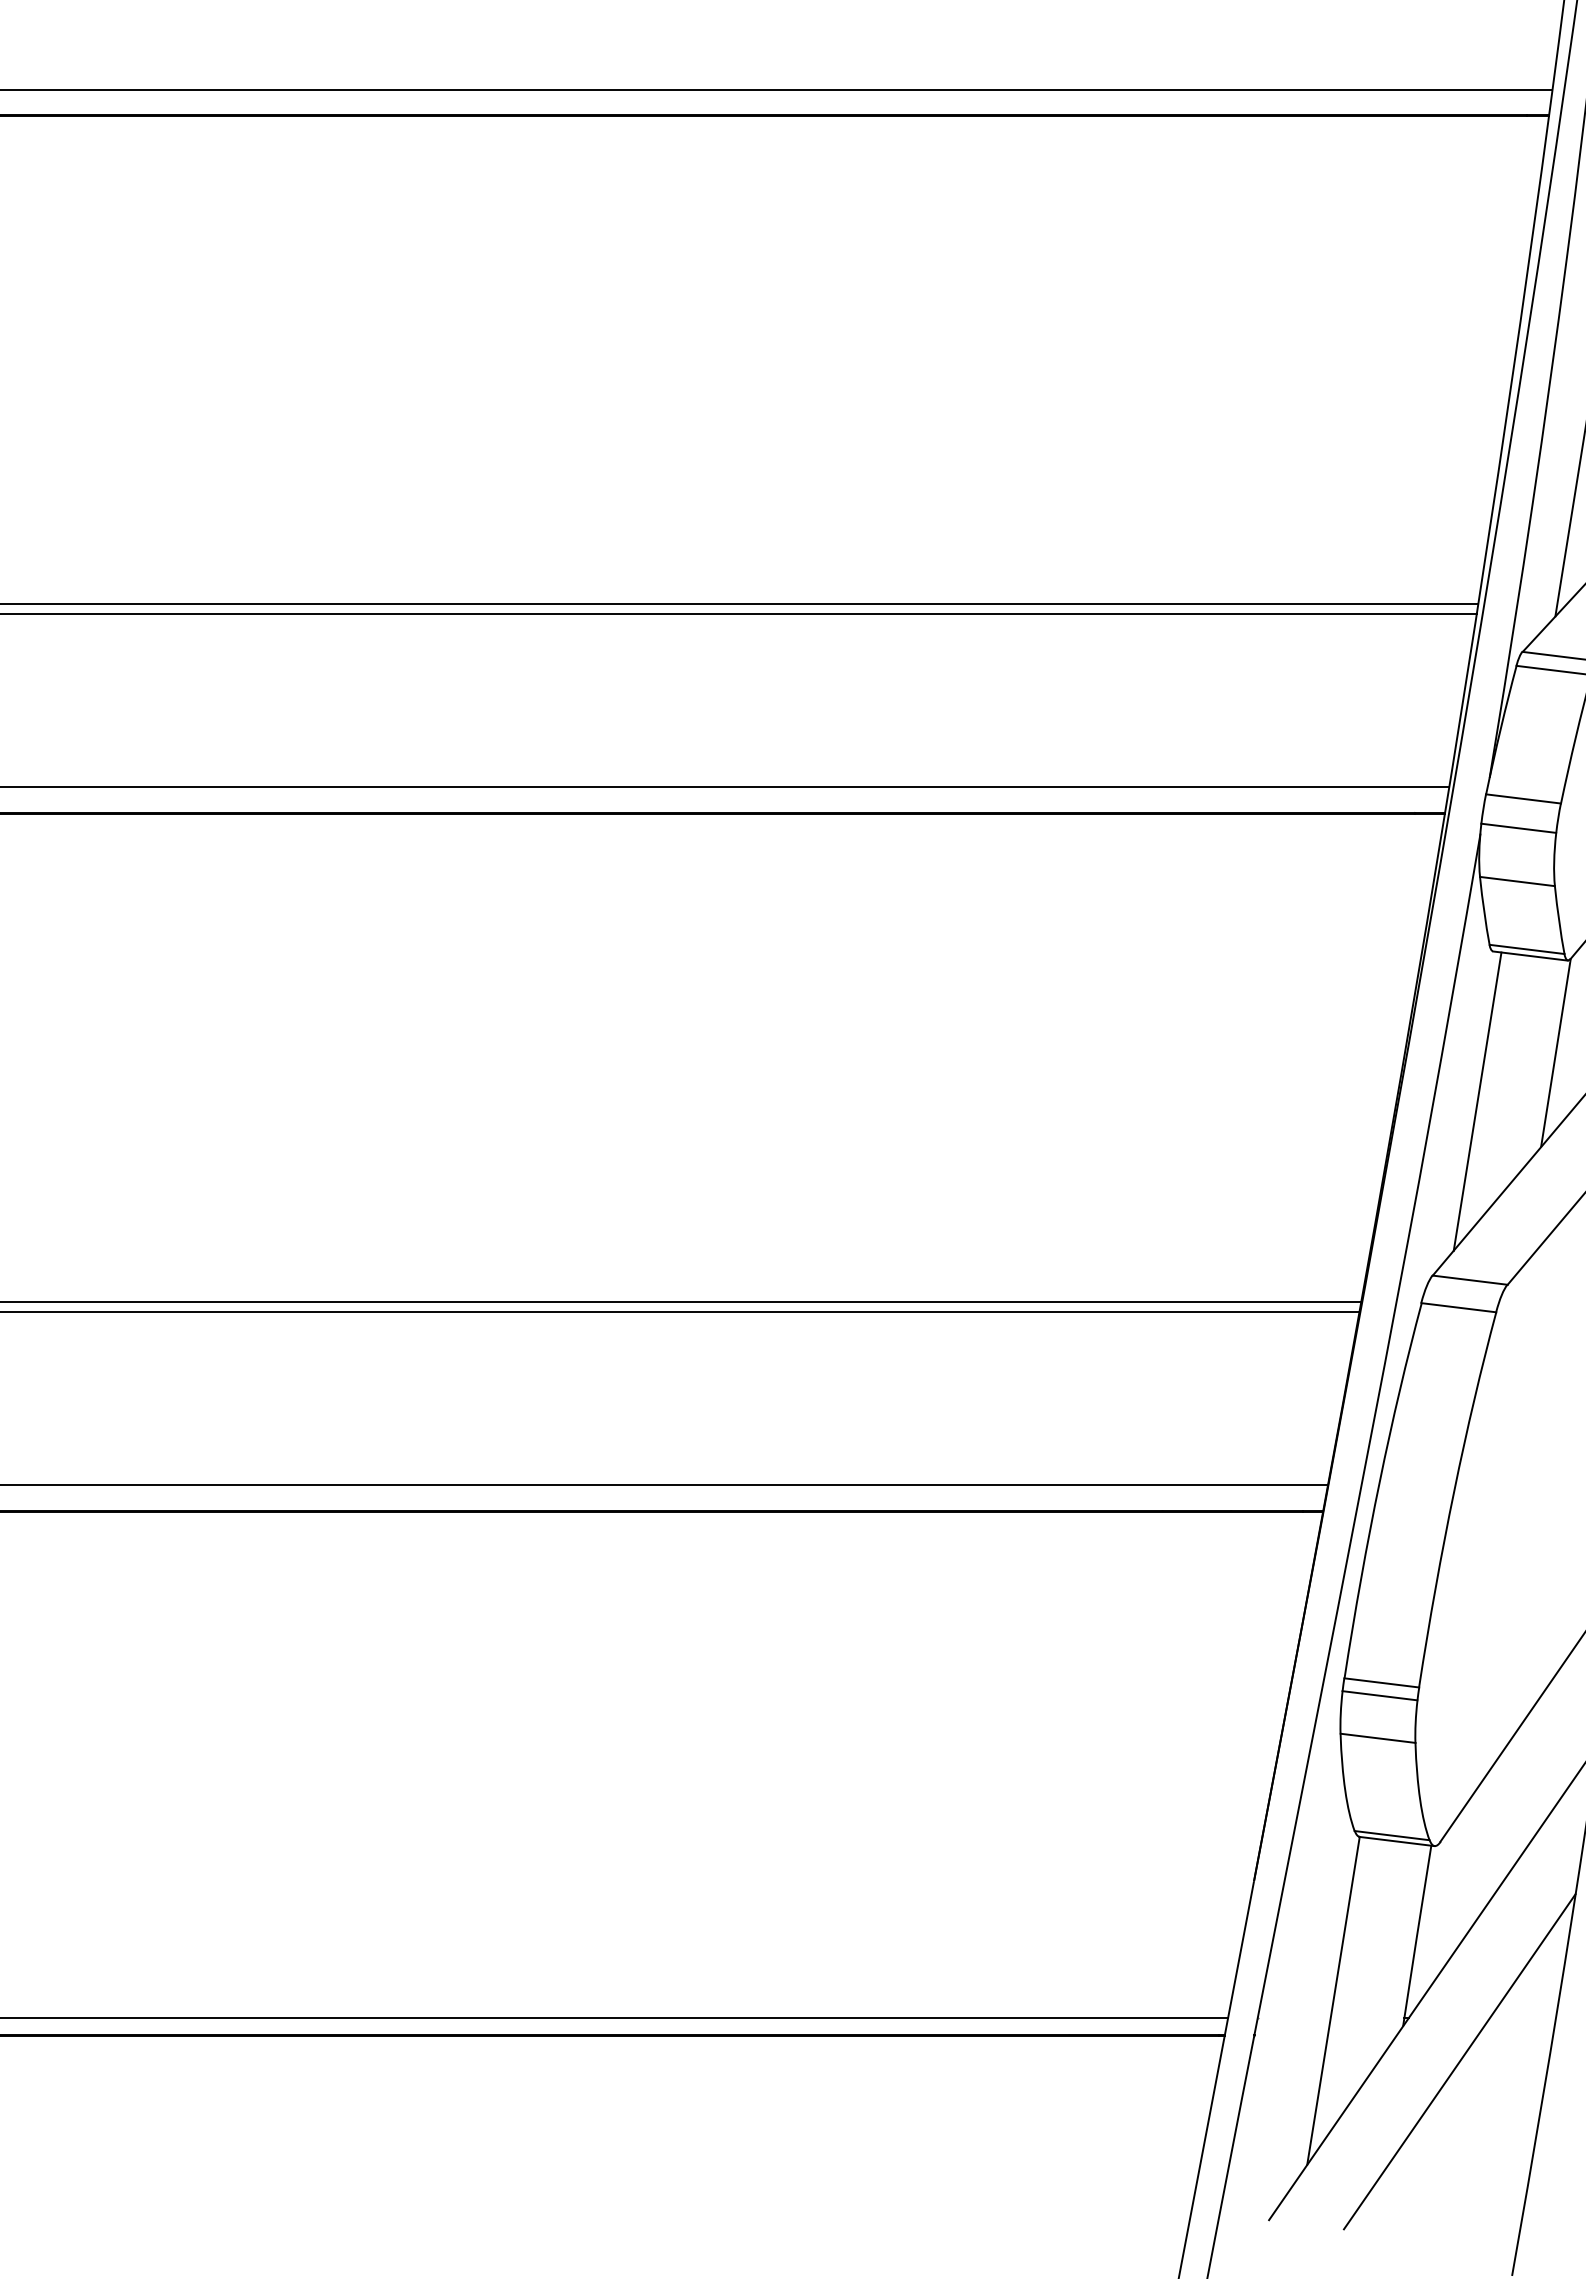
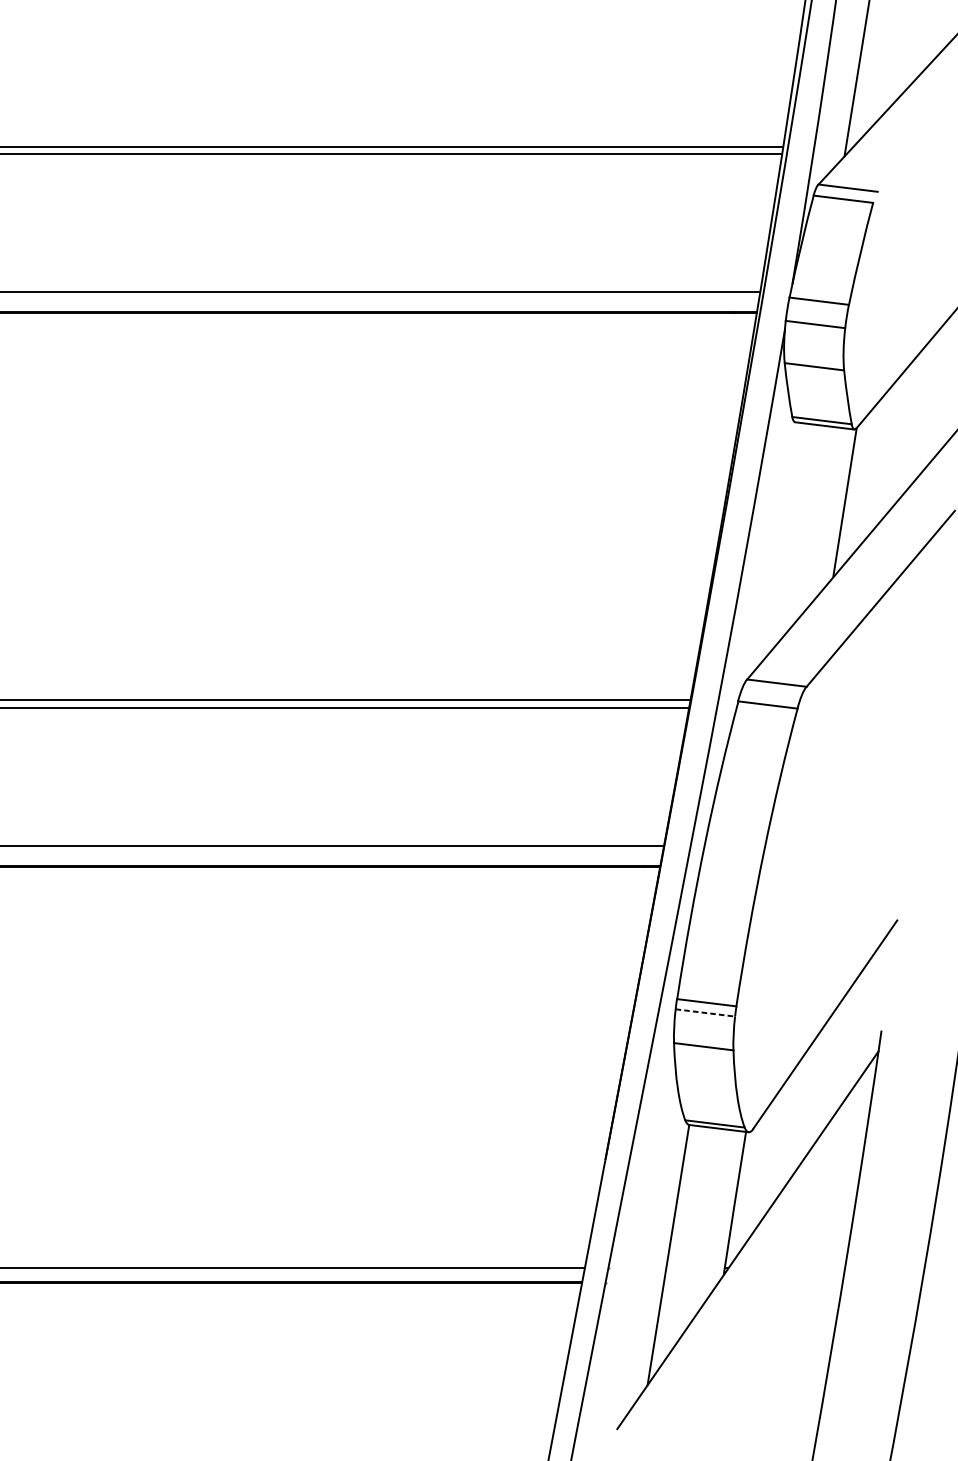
line: (1477, 1101) -> (782, 541), removed
line: (1379, 1695) -> (704, 1012), solid -> dashed
line: (1459, 2061) -> (768, 1303), removed

